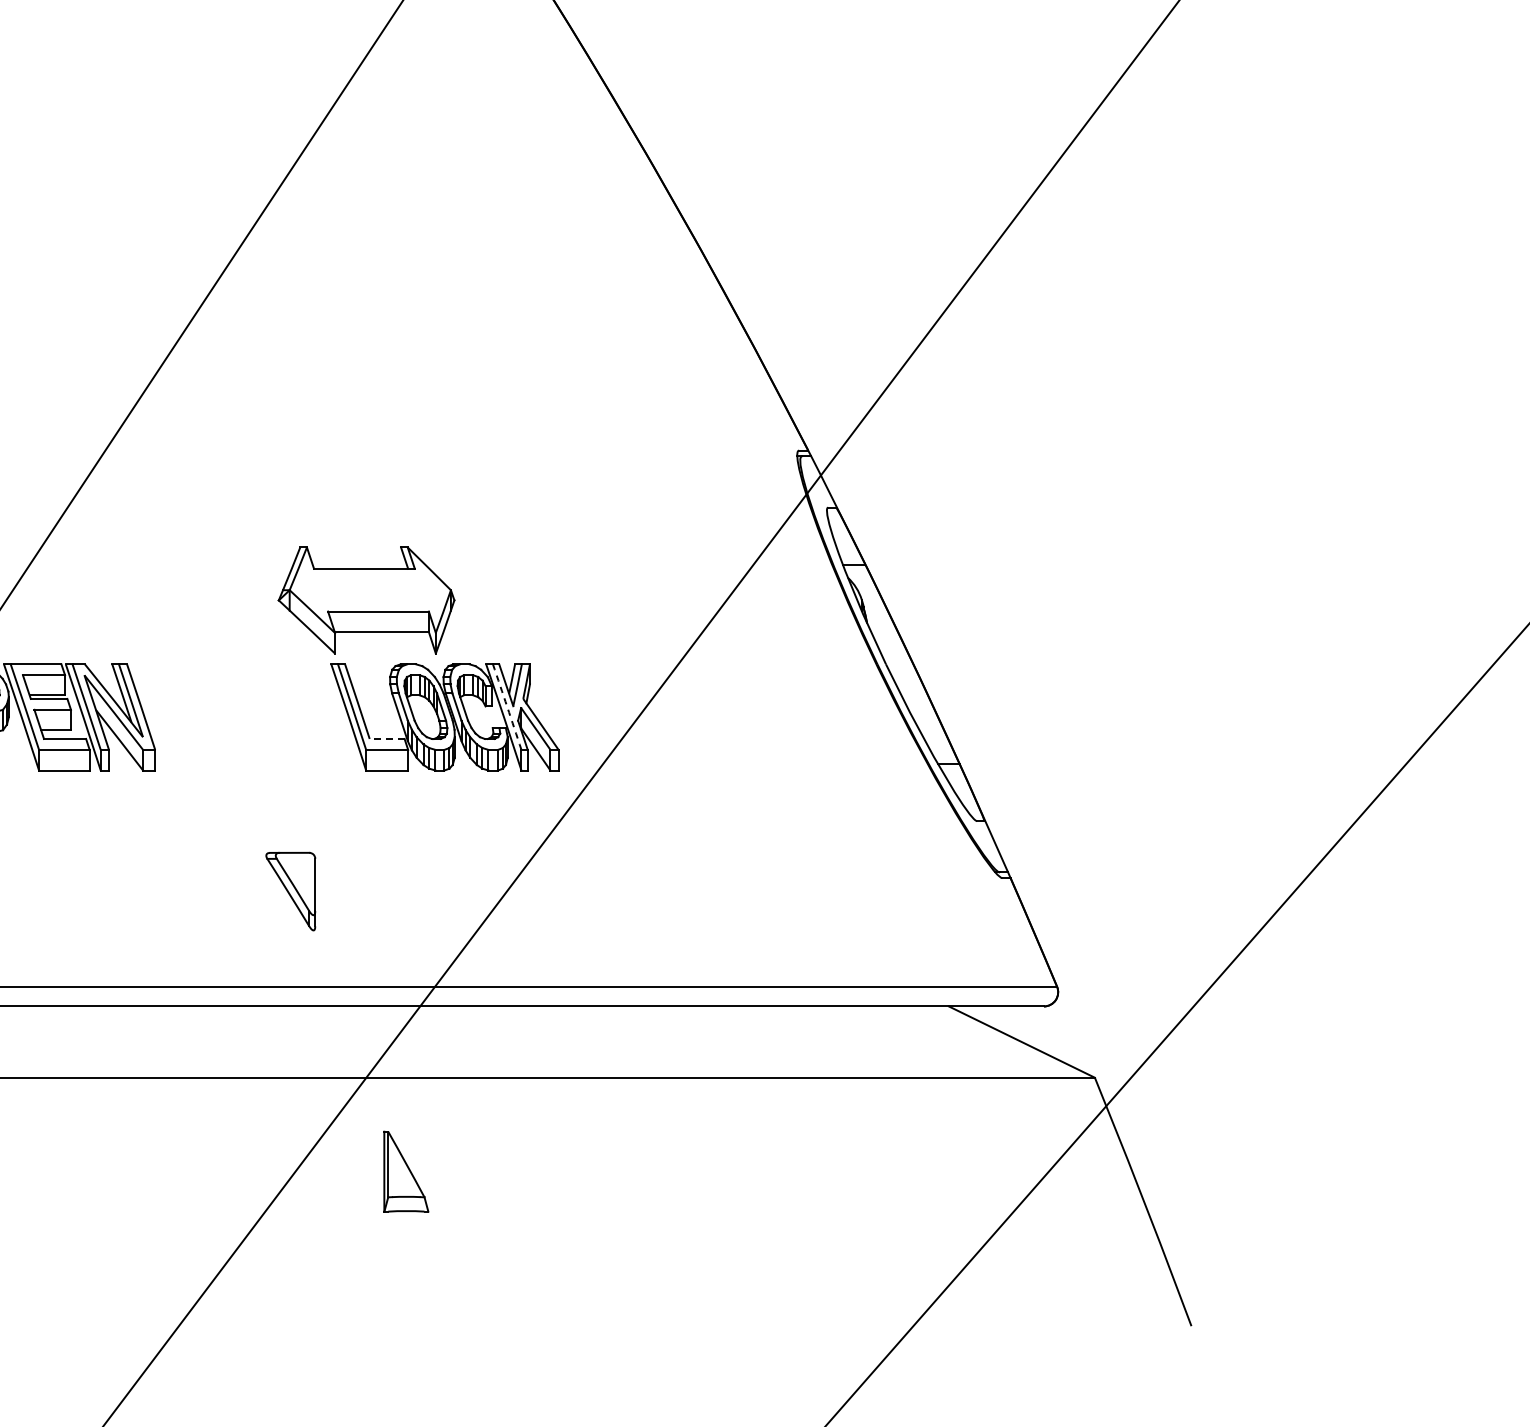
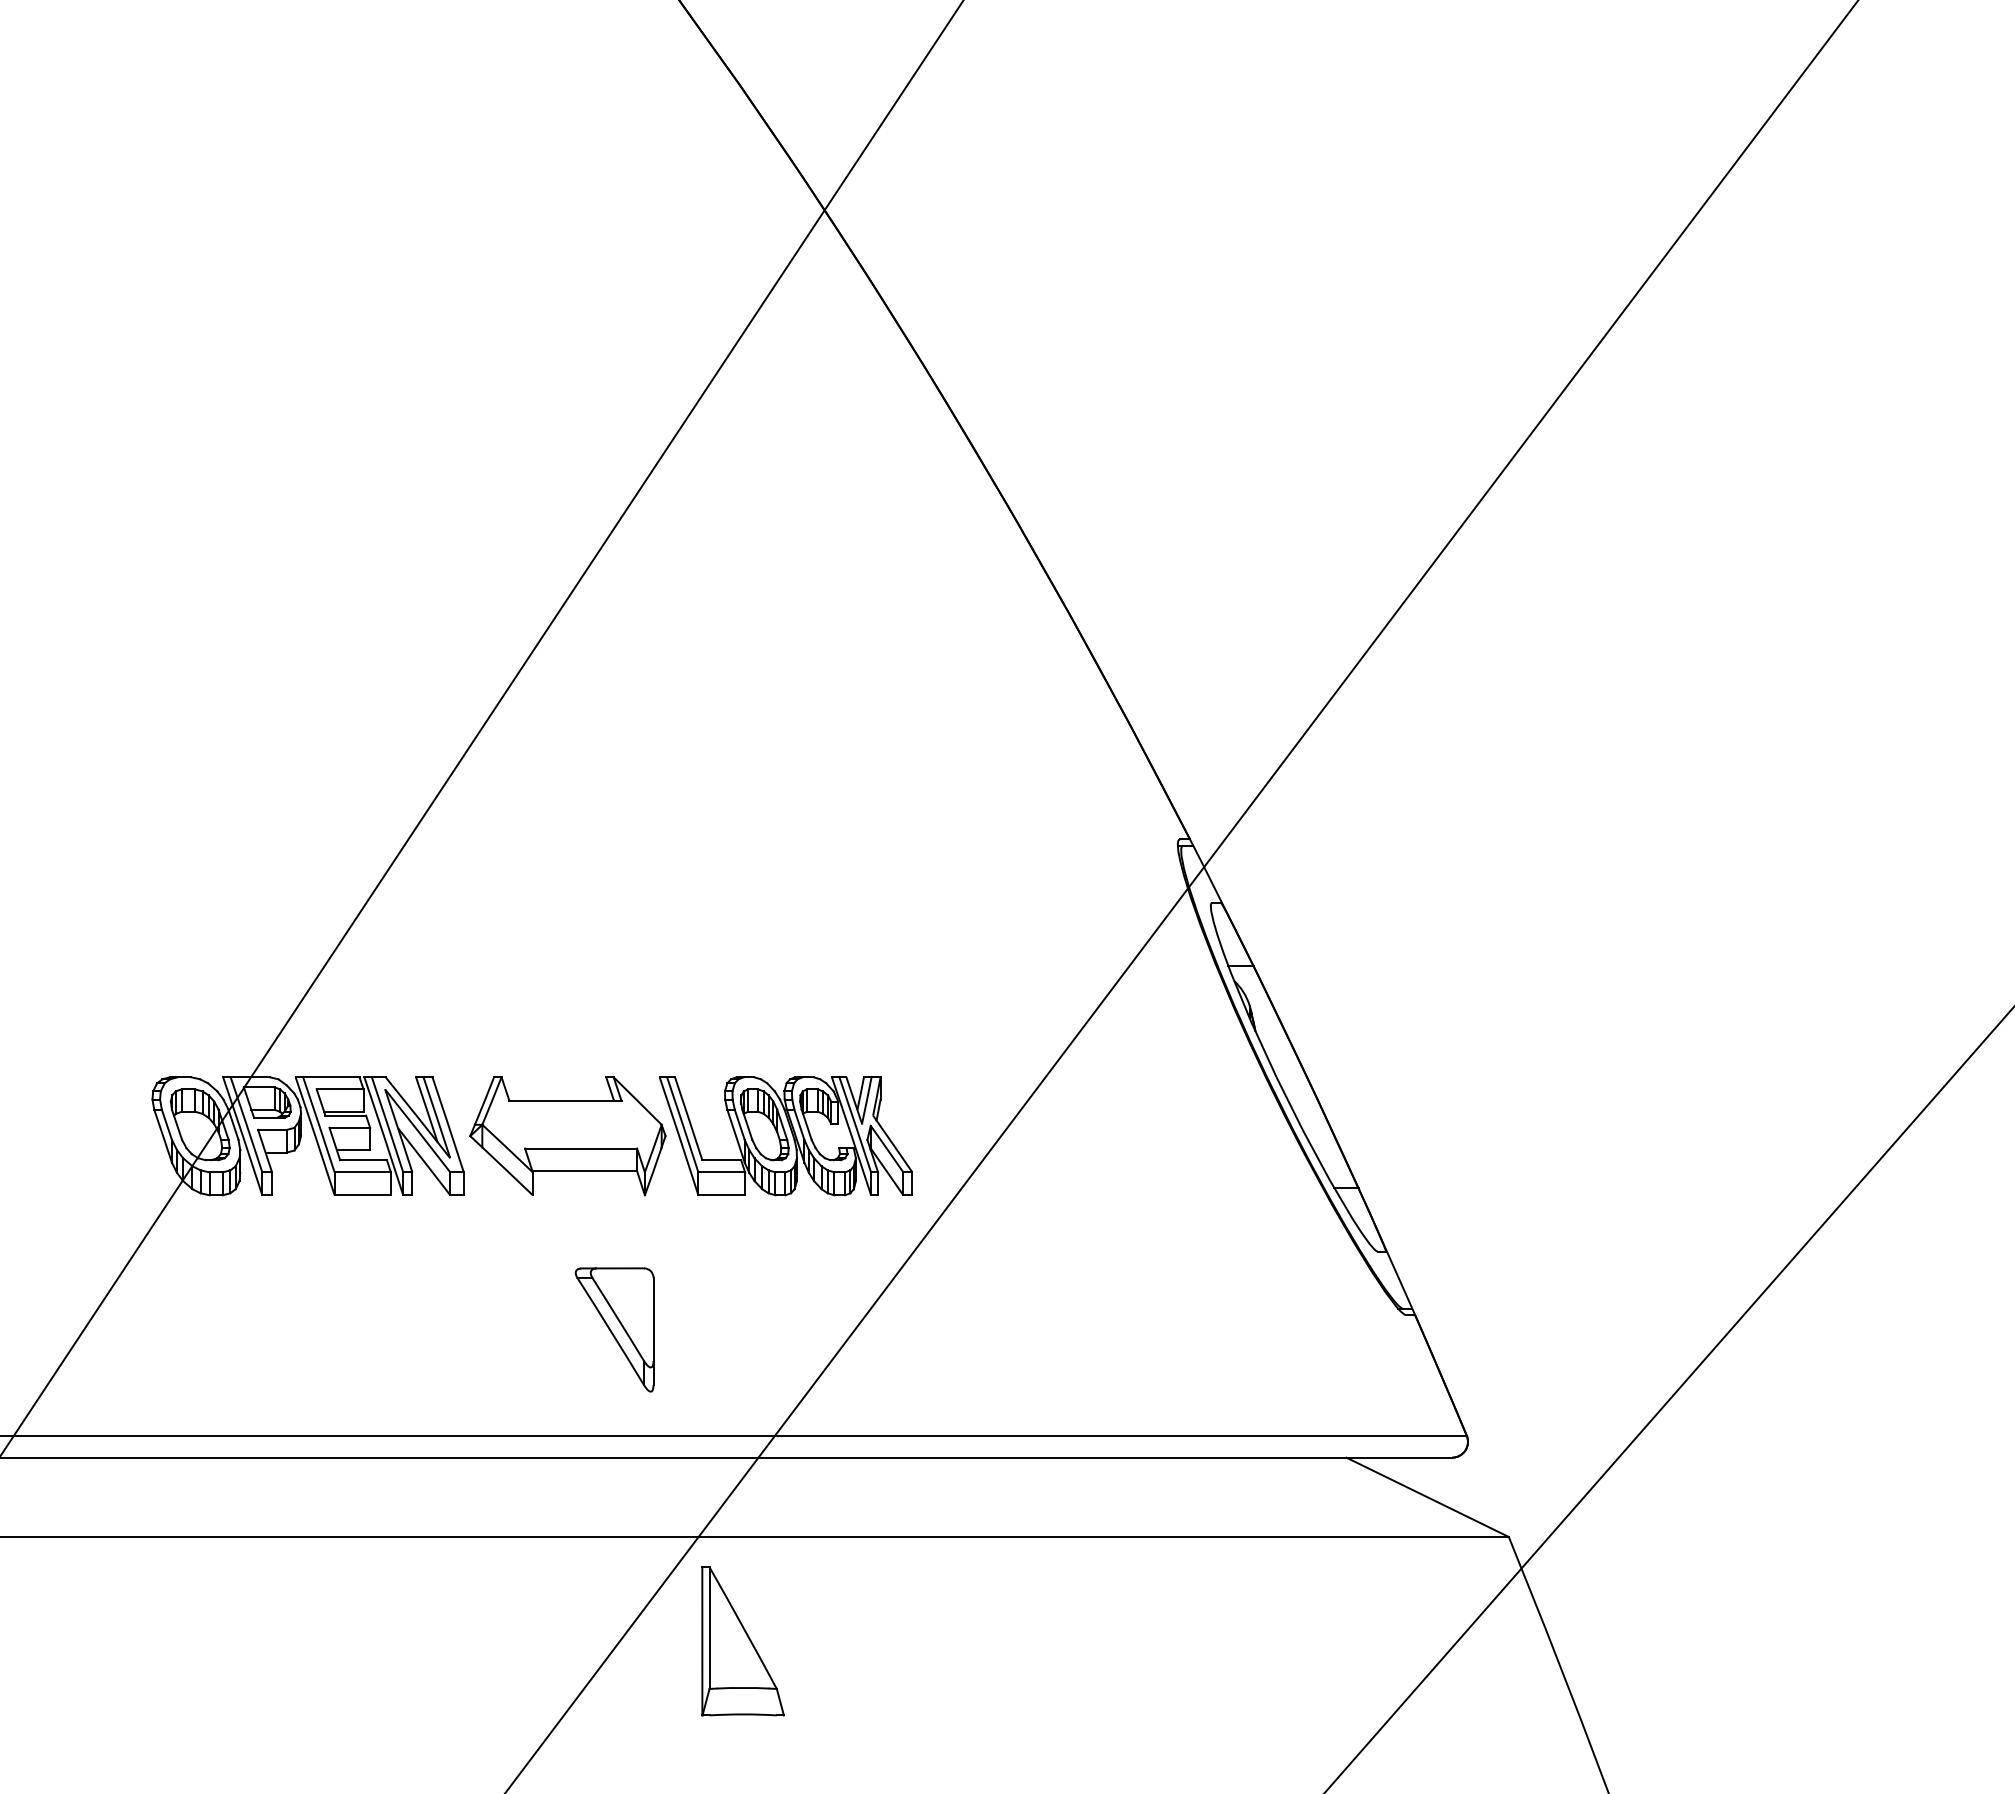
part: (366, 600) -> (567, 1136), moved
arc: (507, 706) -> (855, 1124), dashed -> solid
line: (386, 739) -> (721, 1160), dashed -> solid
part: (290, 891) -> (614, 1329), size x1.43
part: (405, 1171) -> (742, 1641), size x1.67

